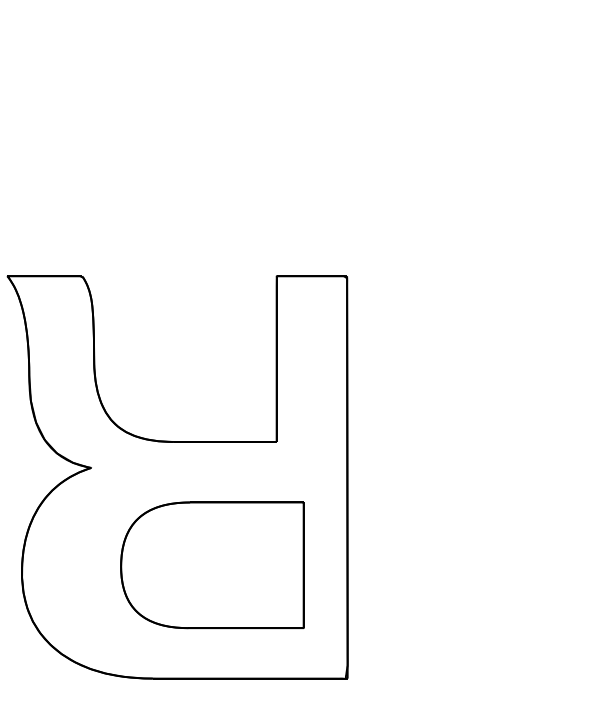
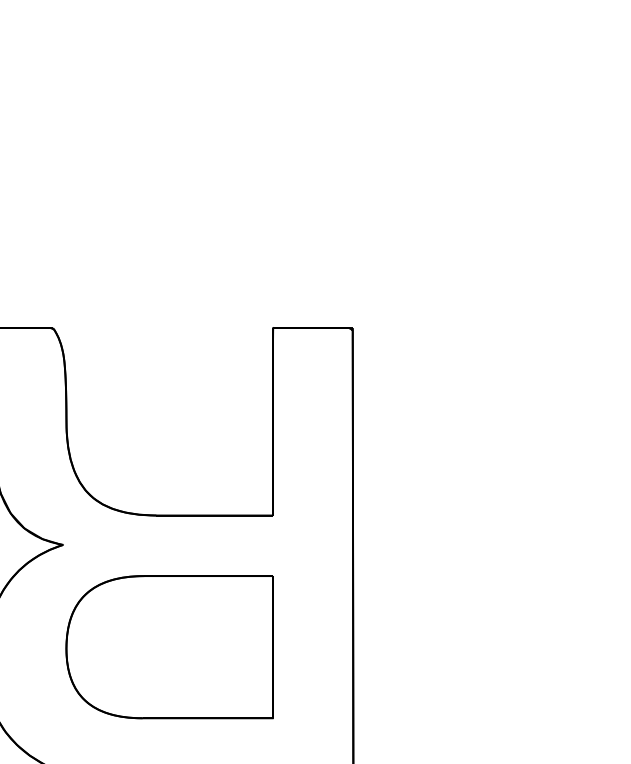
part: (212, 565) -> (169, 647), moved

